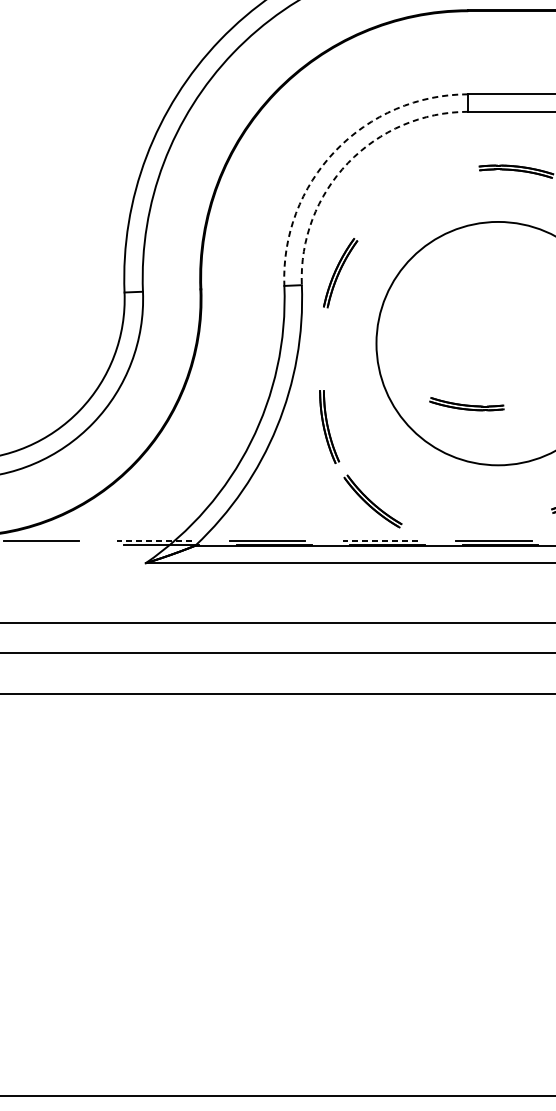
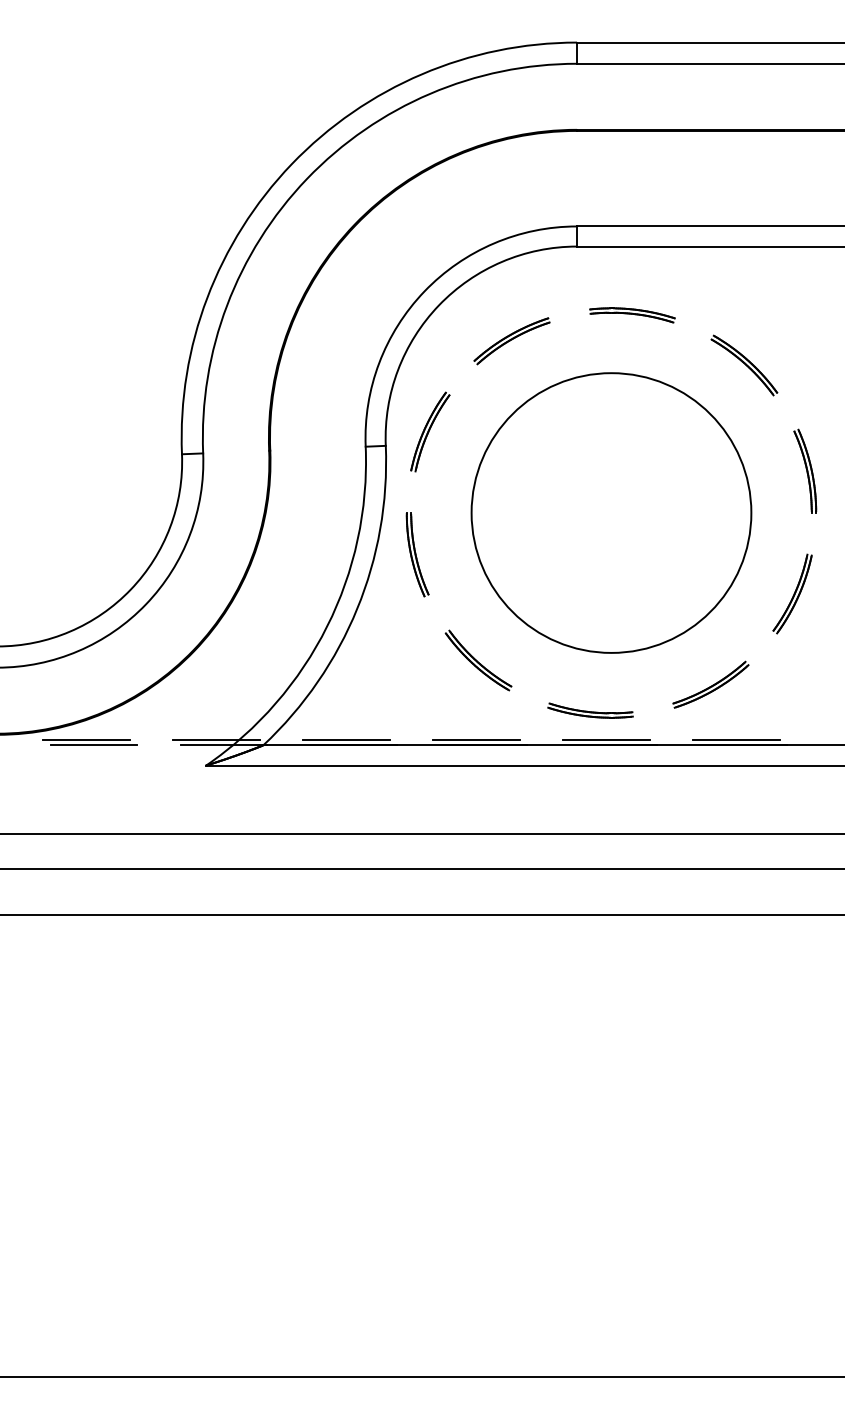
arc: (335, 150) -> (424, 291), dashed -> solid
arc: (347, 163) -> (438, 305), dashed -> solid
part: (411, 194) -> (511, 341), added
part: (466, 404) -> (590, 710), moved
part: (329, 426) -> (417, 554), moved
part: (372, 501) -> (478, 660), moved
line: (153, 541) -> (215, 740), dashed -> solid
line: (379, 541) -> (475, 740), dashed -> solid
line: (47, 544) -> (93, 744), added

